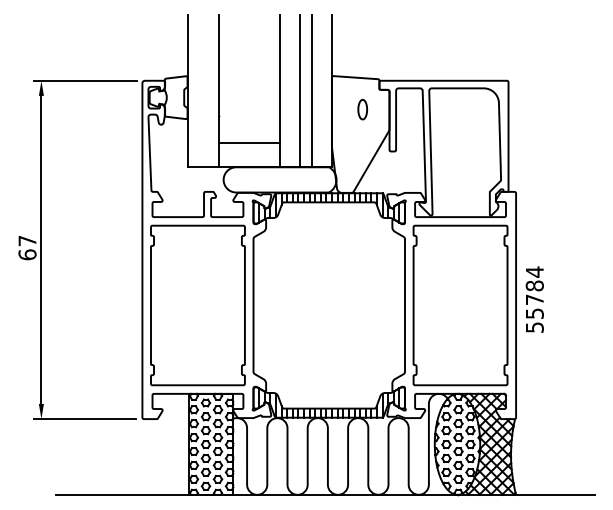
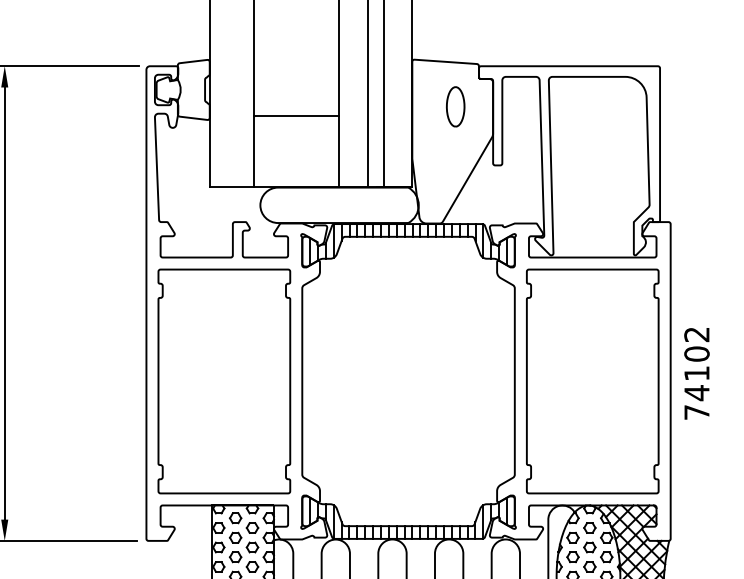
part: (362, 109) -> (455, 106), size x1.43
line: (249, 143) -> (296, 116), moved
text: (534, 299) -> (696, 373), 55784 -> 74102

